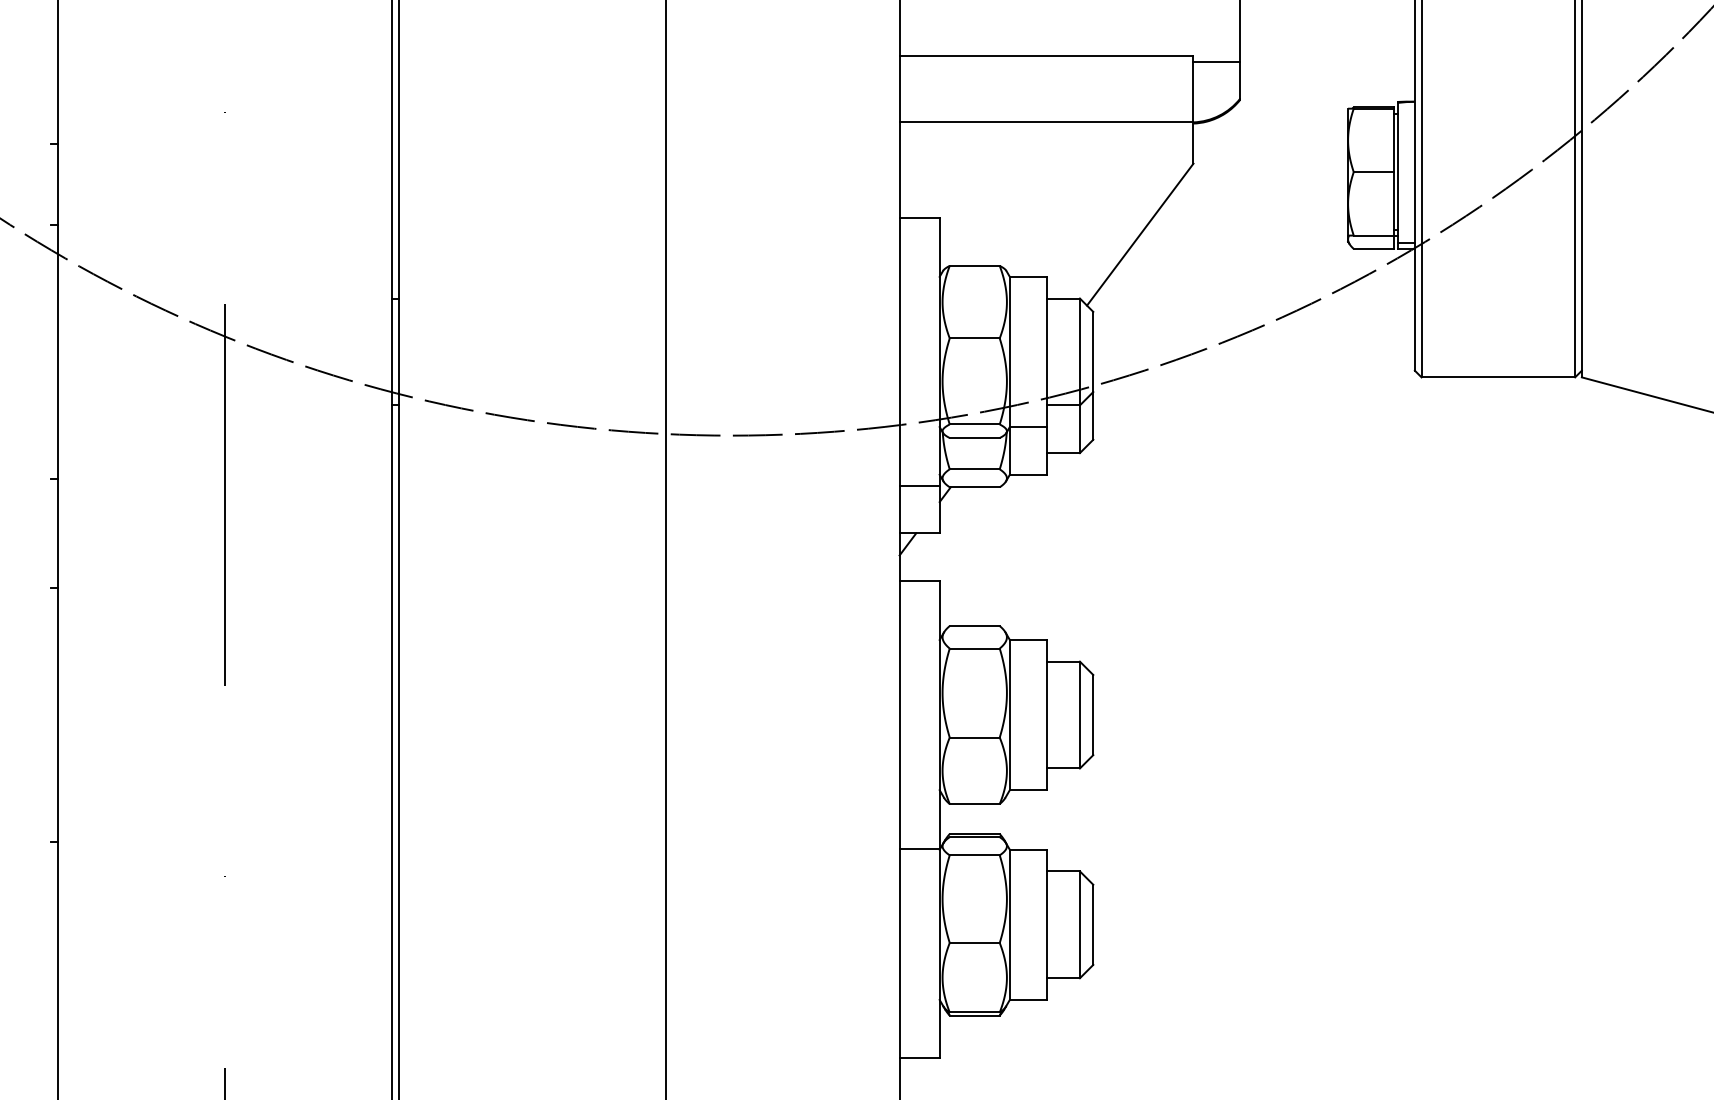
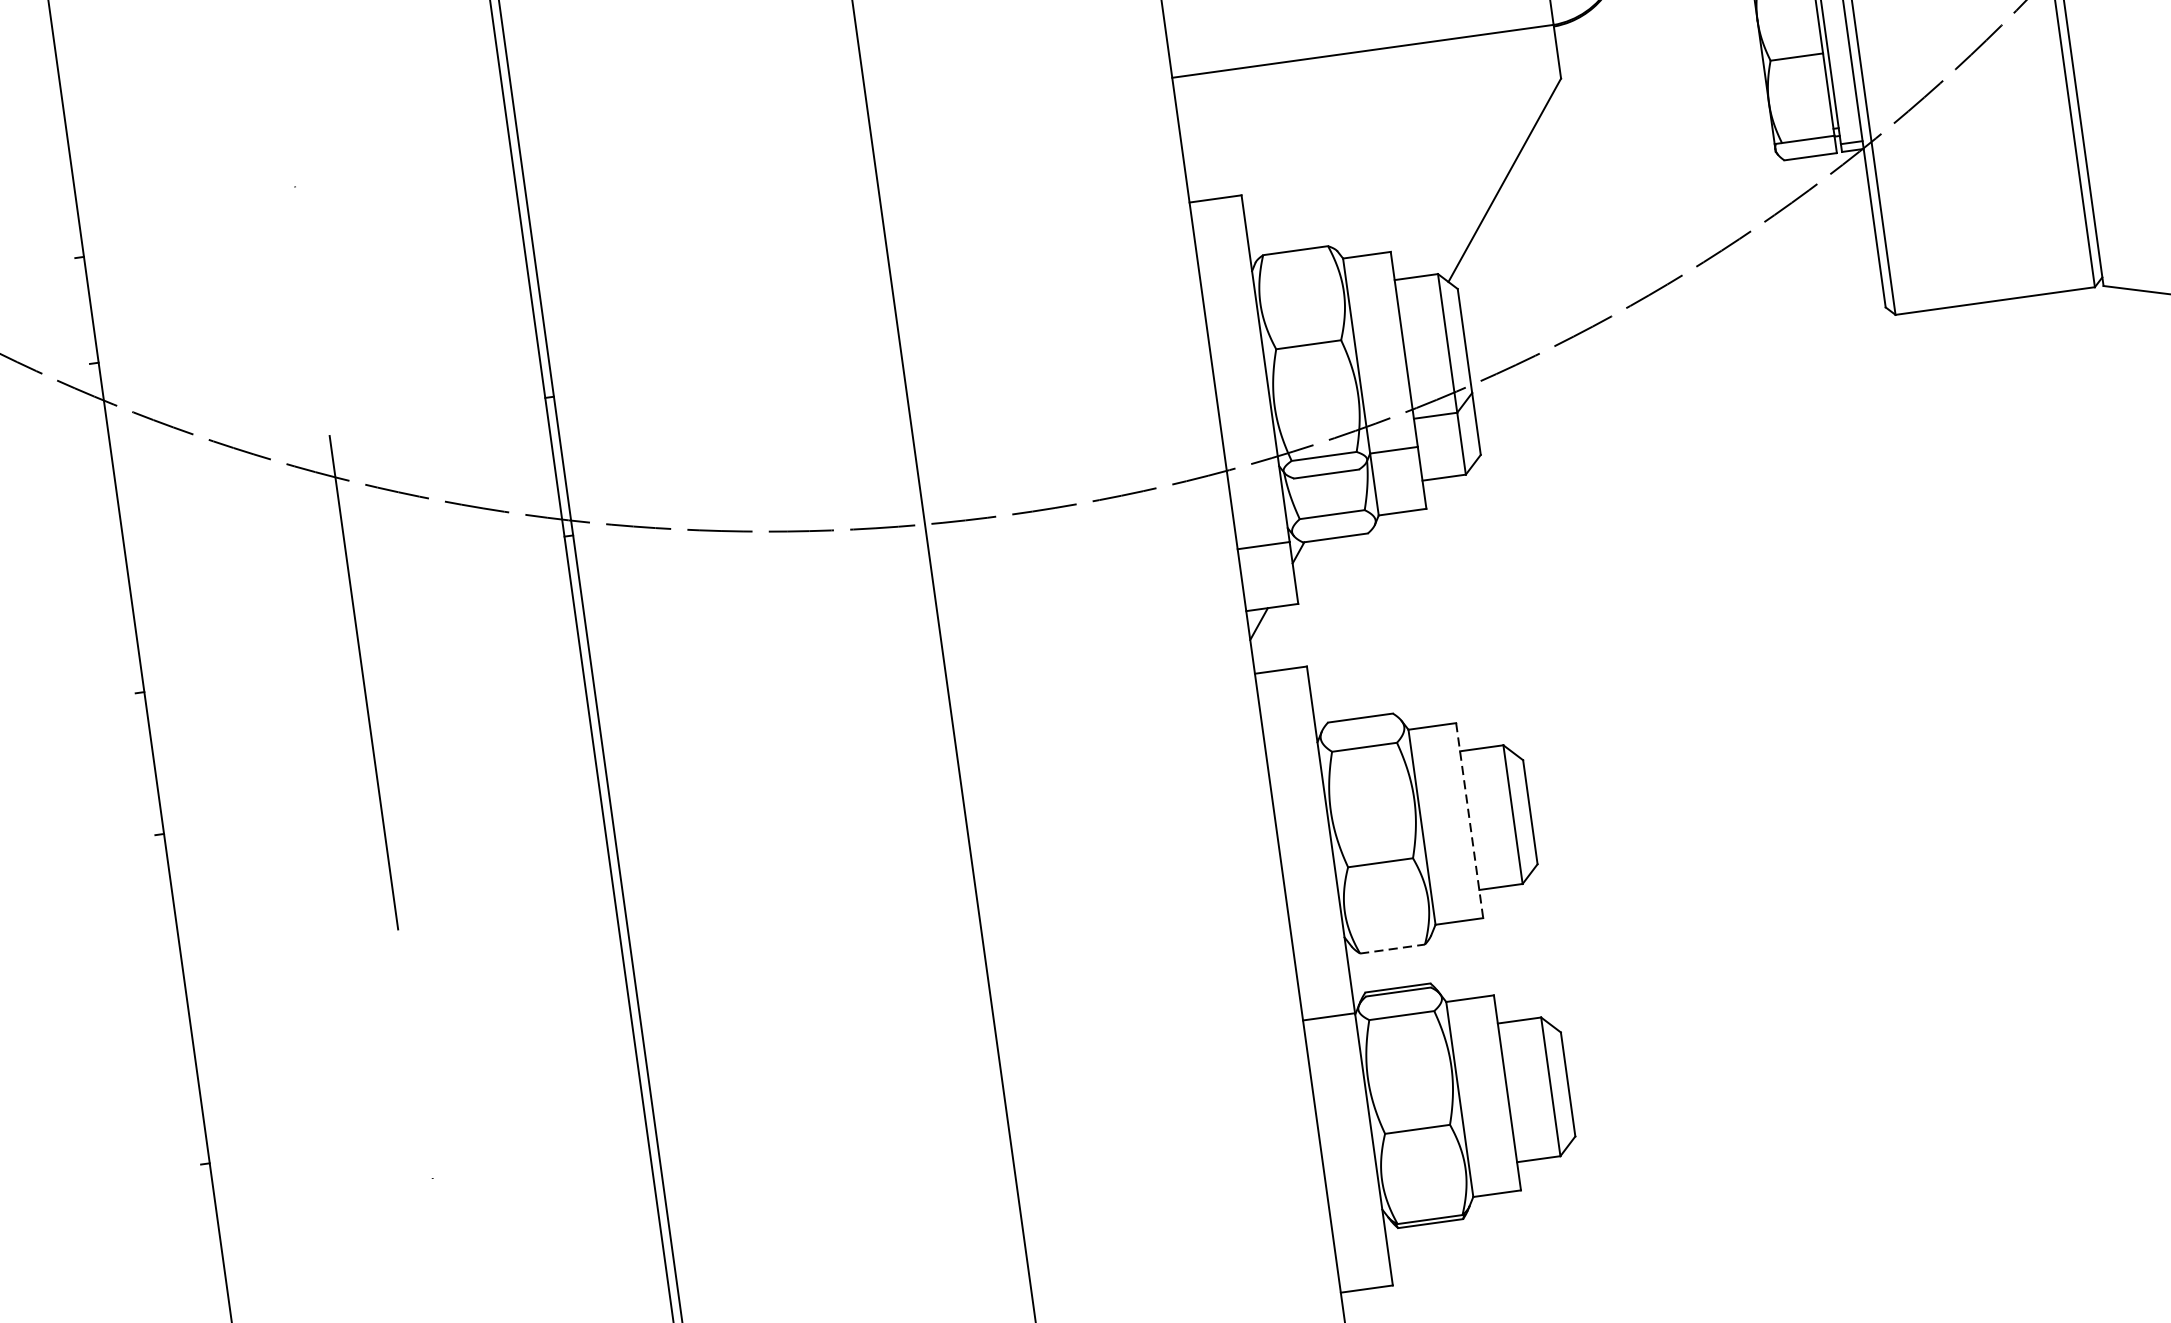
line: (1046, 715) -> (1469, 821), solid -> dashed
line: (975, 804) -> (1393, 949), solid -> dashed

